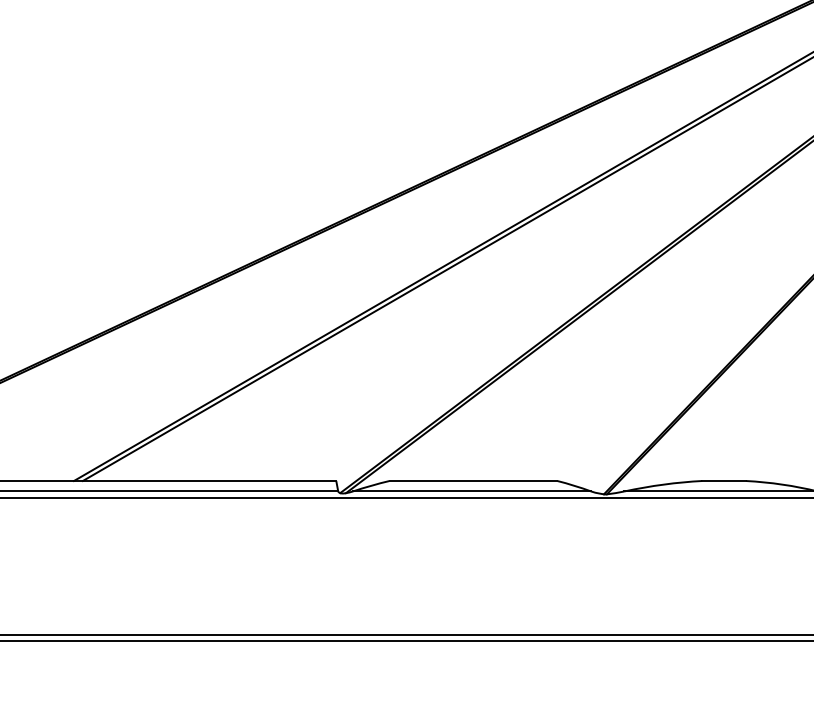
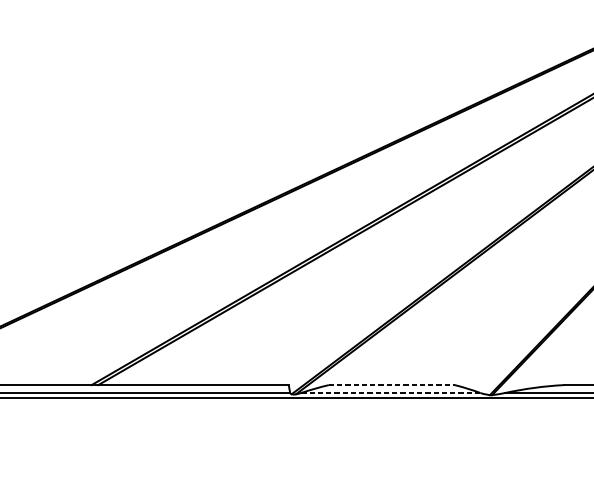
line: (473, 480) -> (391, 384), solid -> dashed
line: (472, 491) -> (391, 393), solid -> dashed

